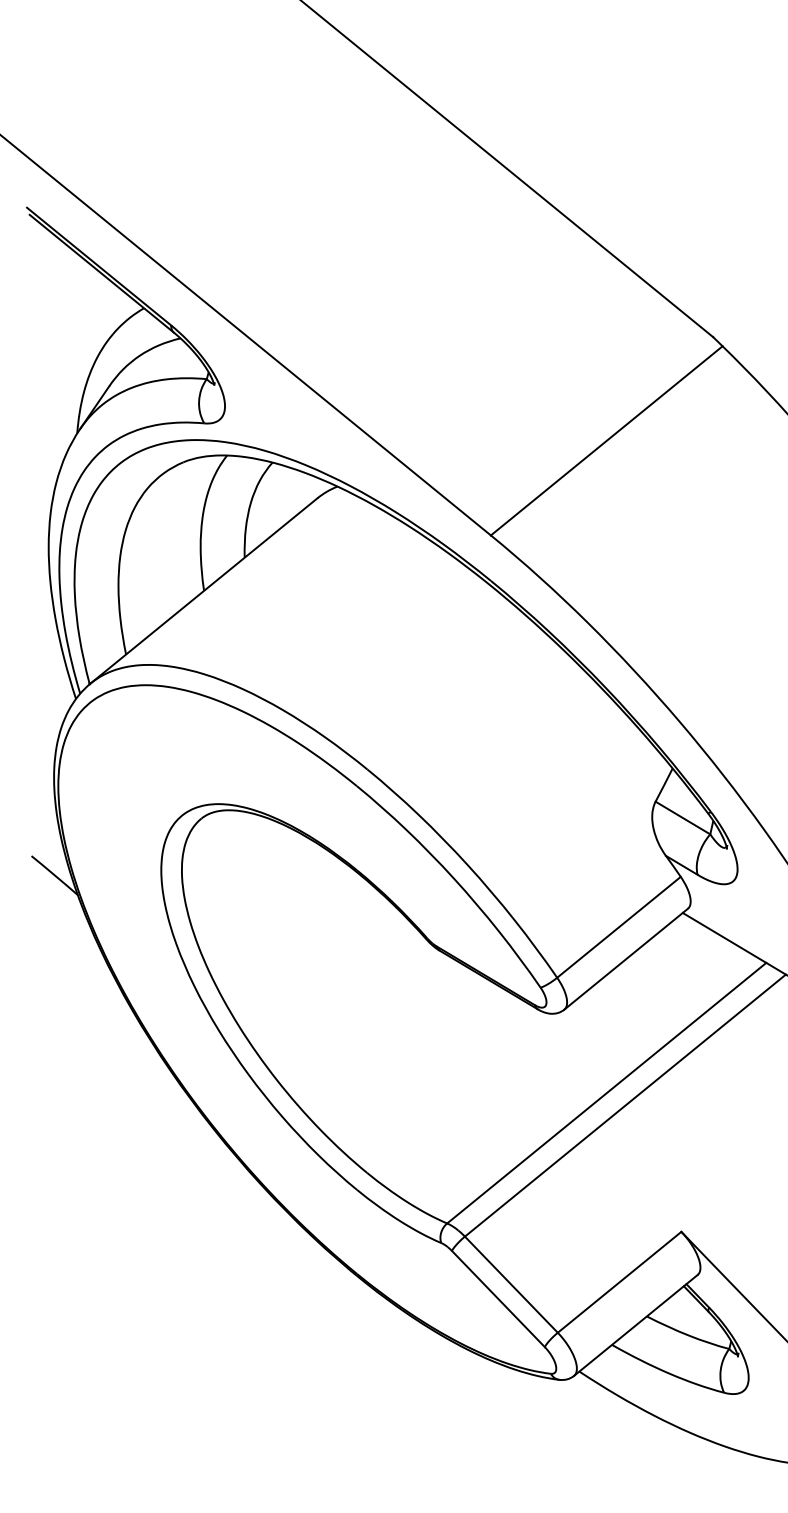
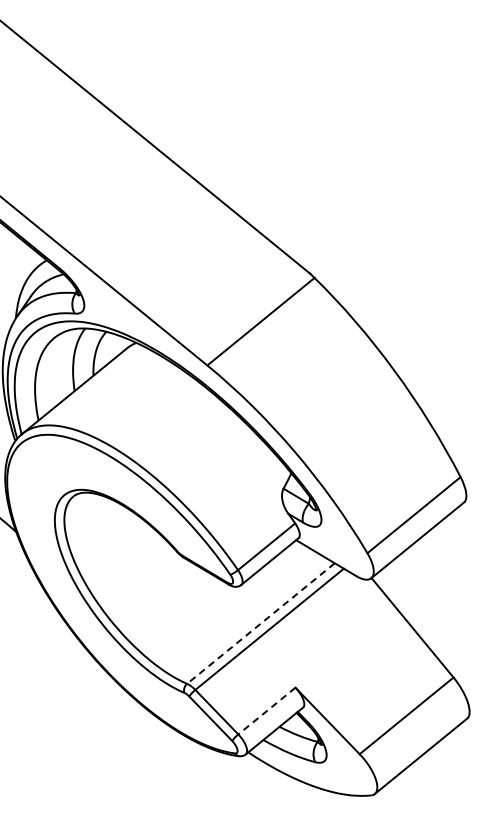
line: (605, 1093) -> (260, 623), solid -> dashed
line: (618, 1283) -> (266, 711), solid -> dashed

